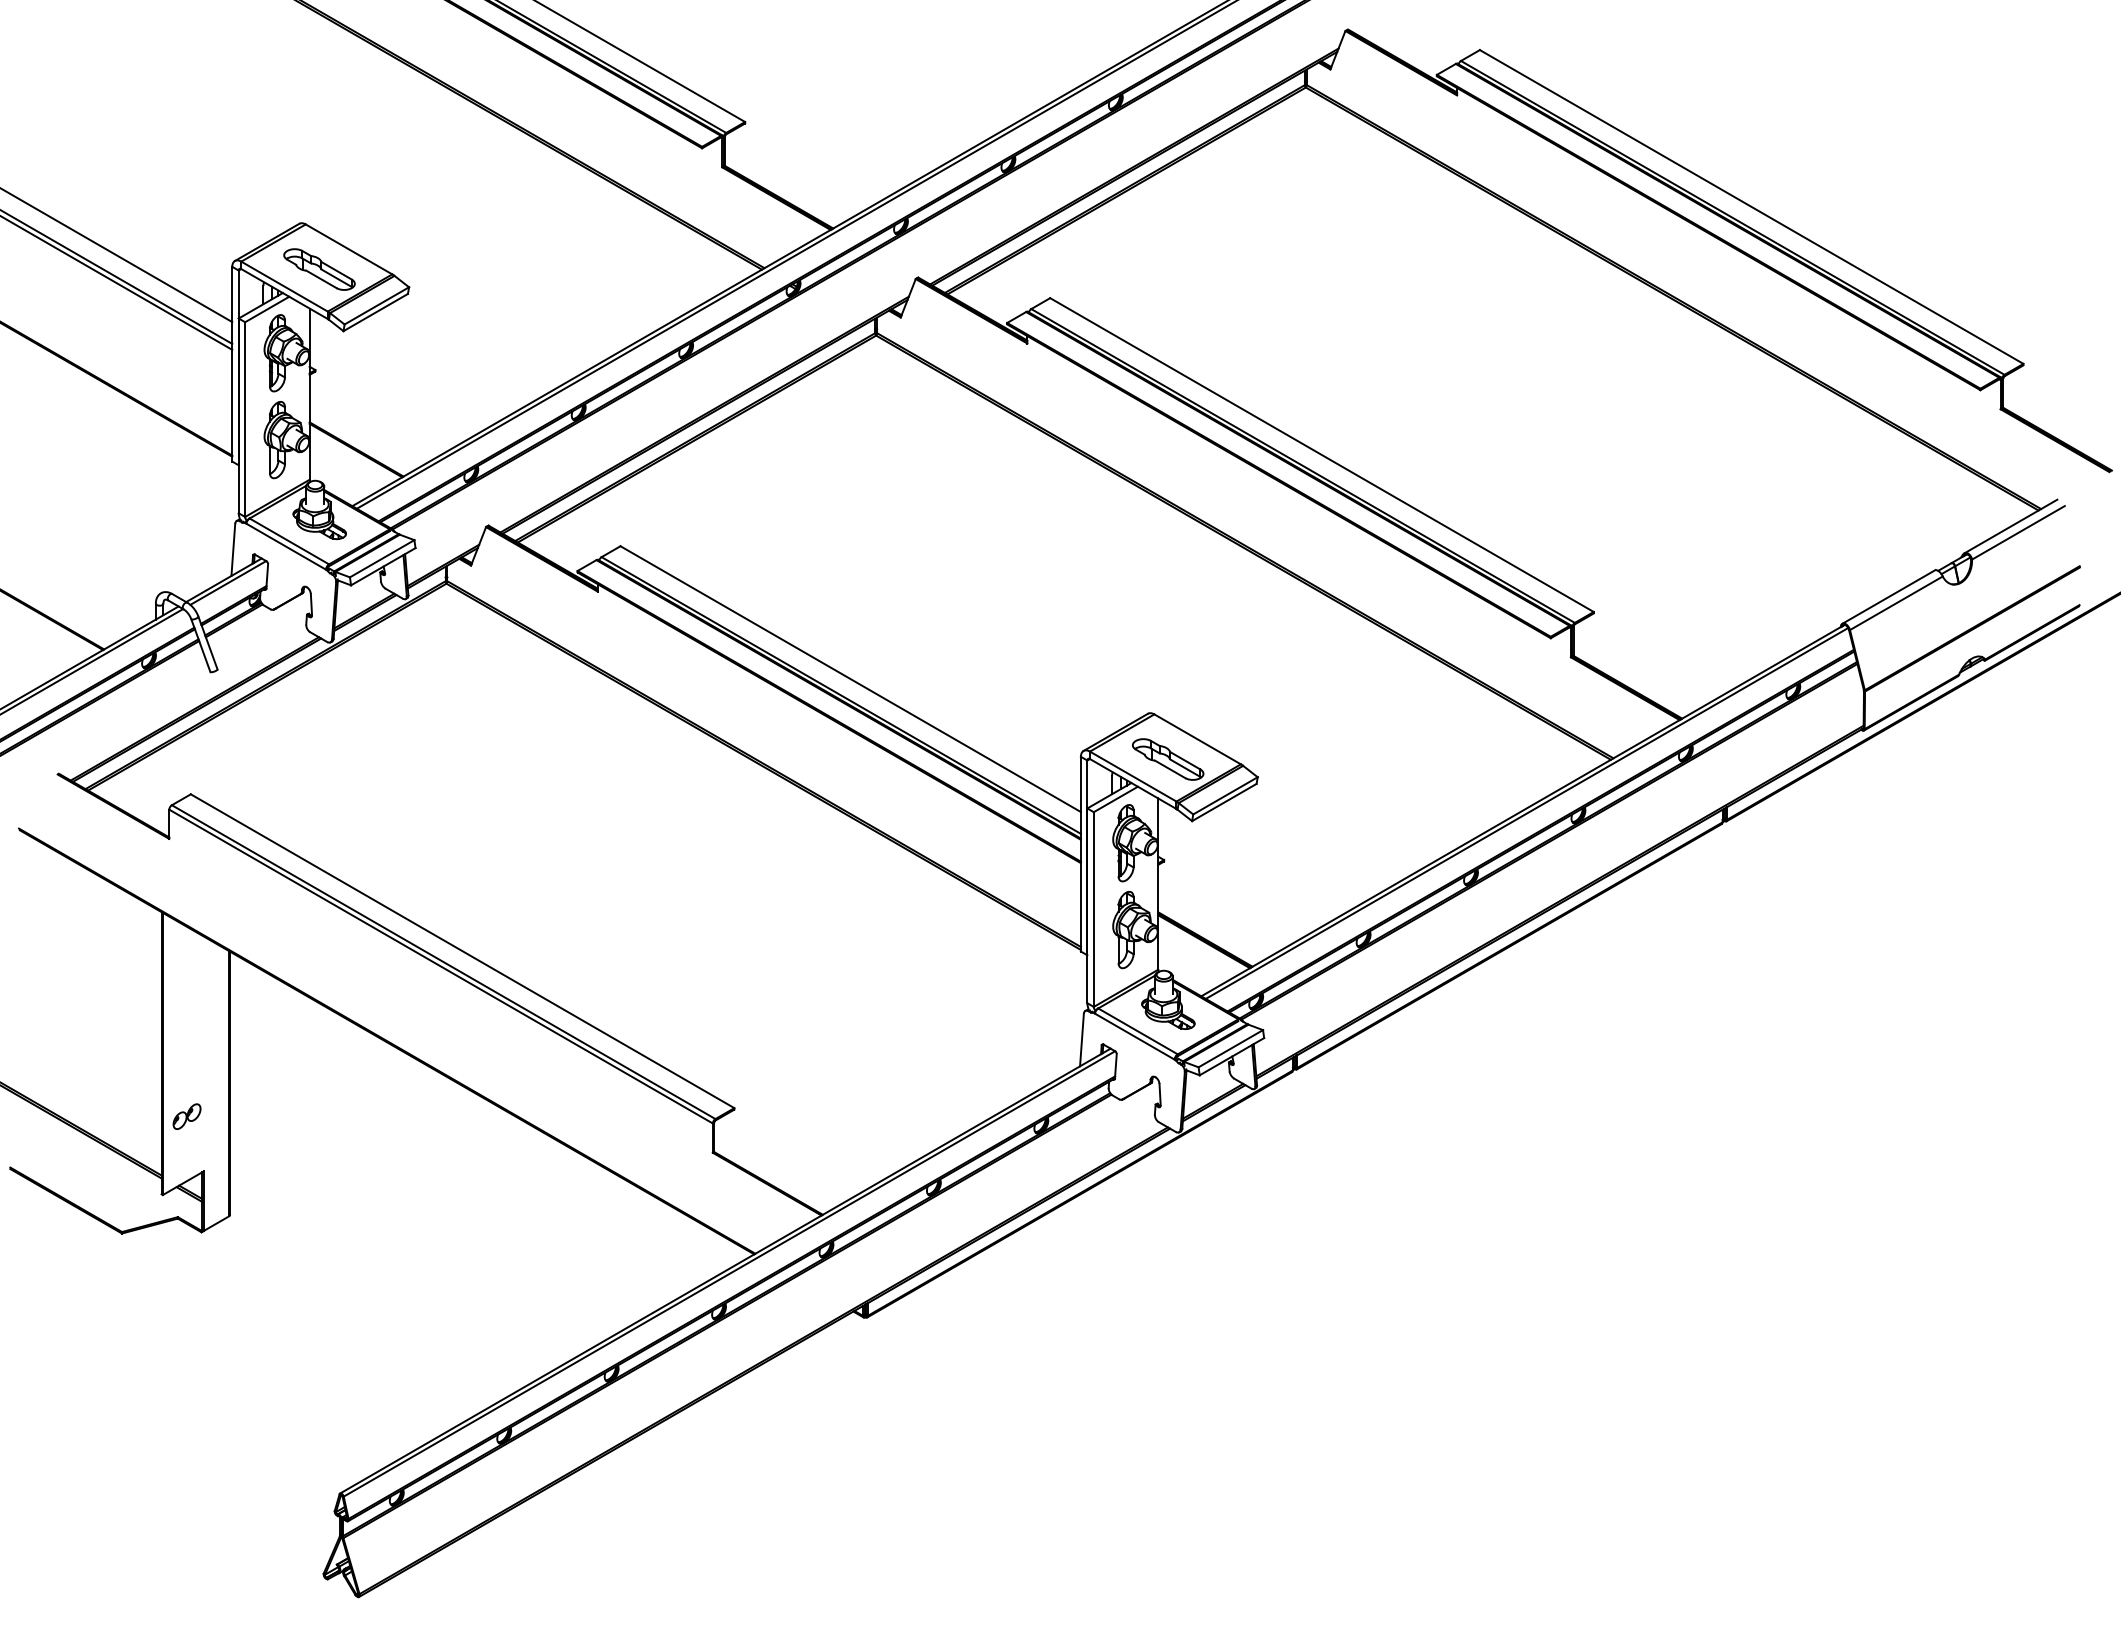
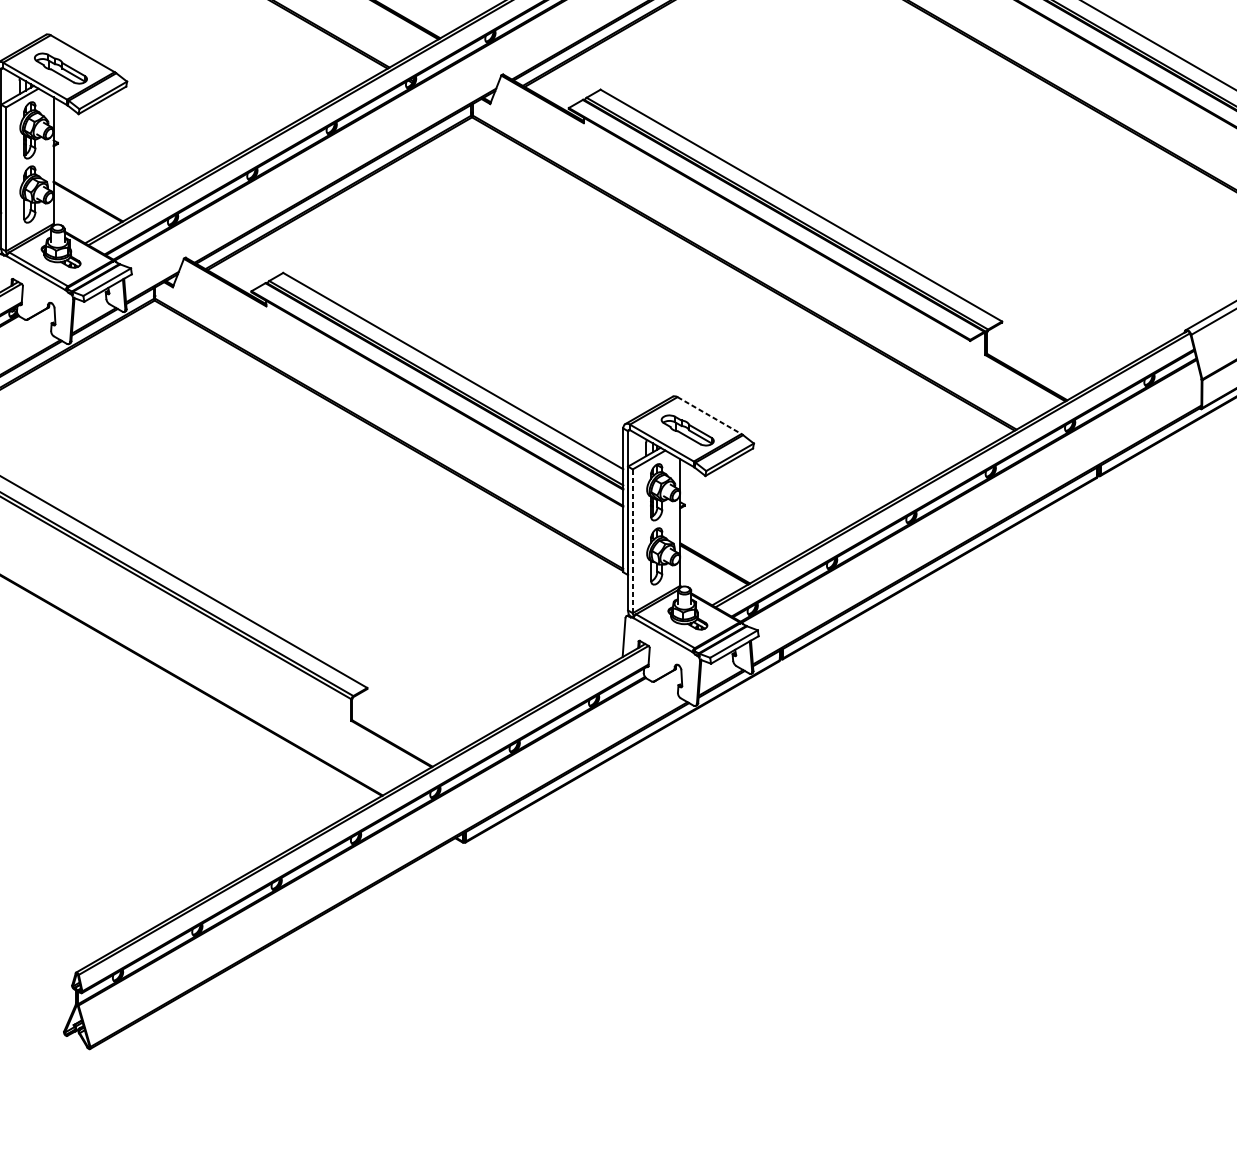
line: (1197, 739) -> (709, 415), solid -> dashed
line: (1093, 909) -> (632, 541), solid -> dashed

